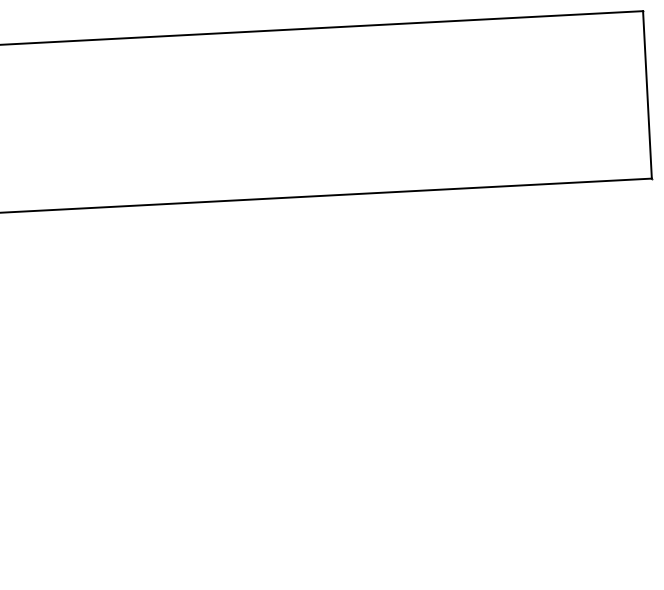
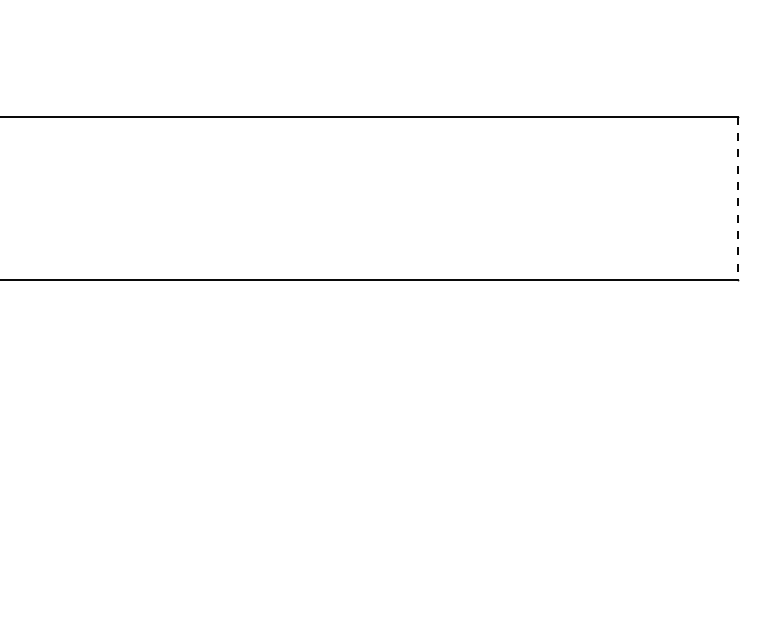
line: (647, 95) -> (738, 198), solid -> dashed

